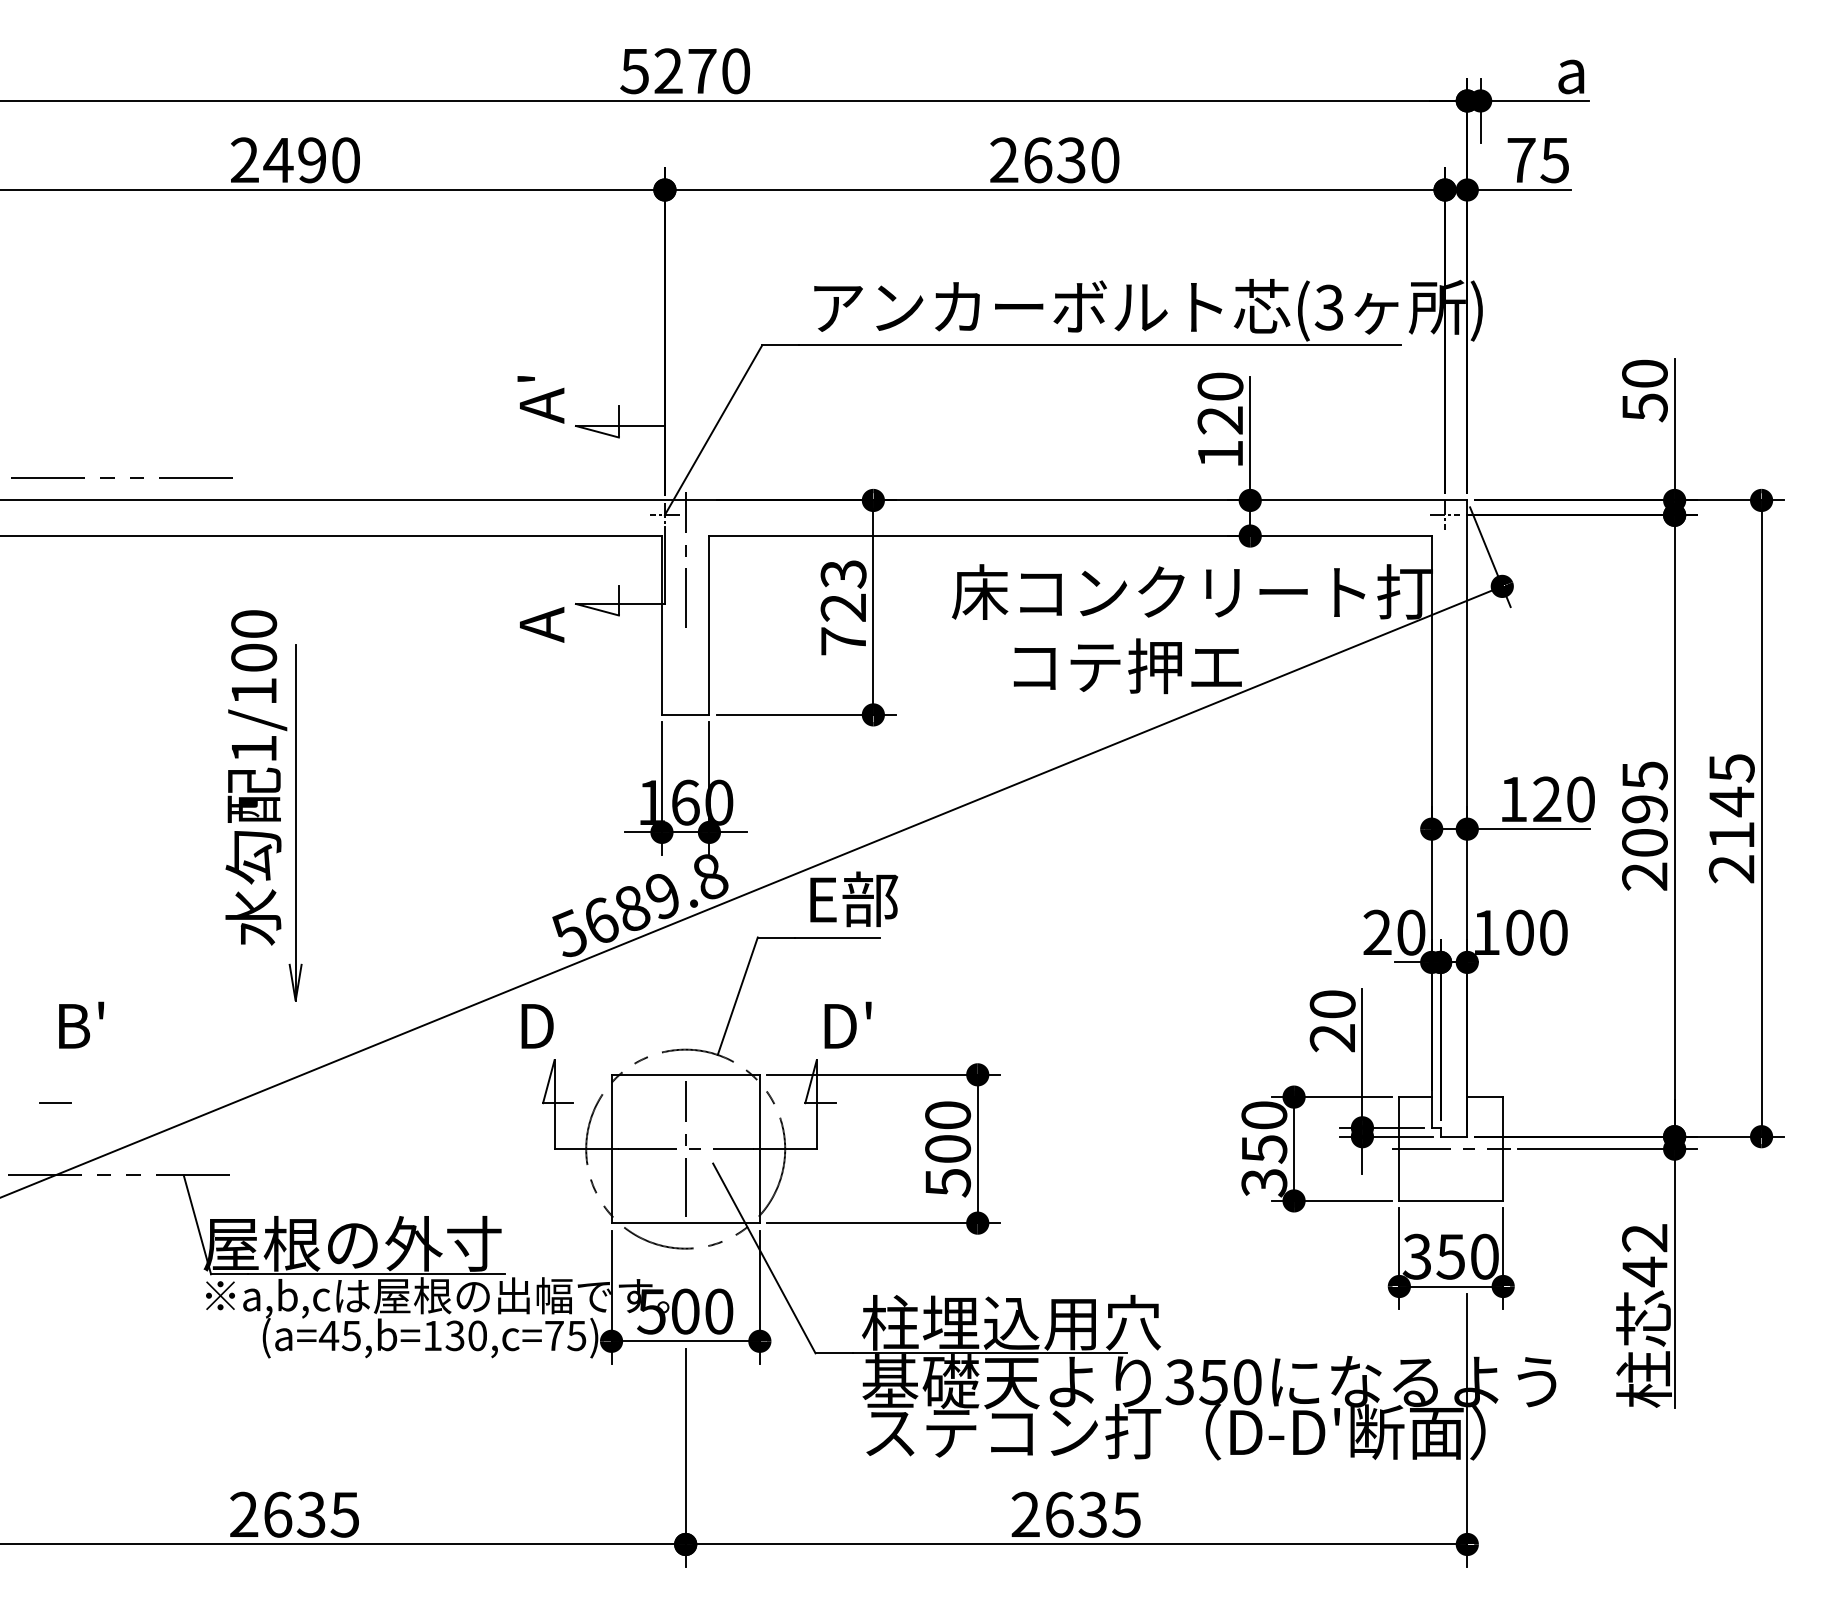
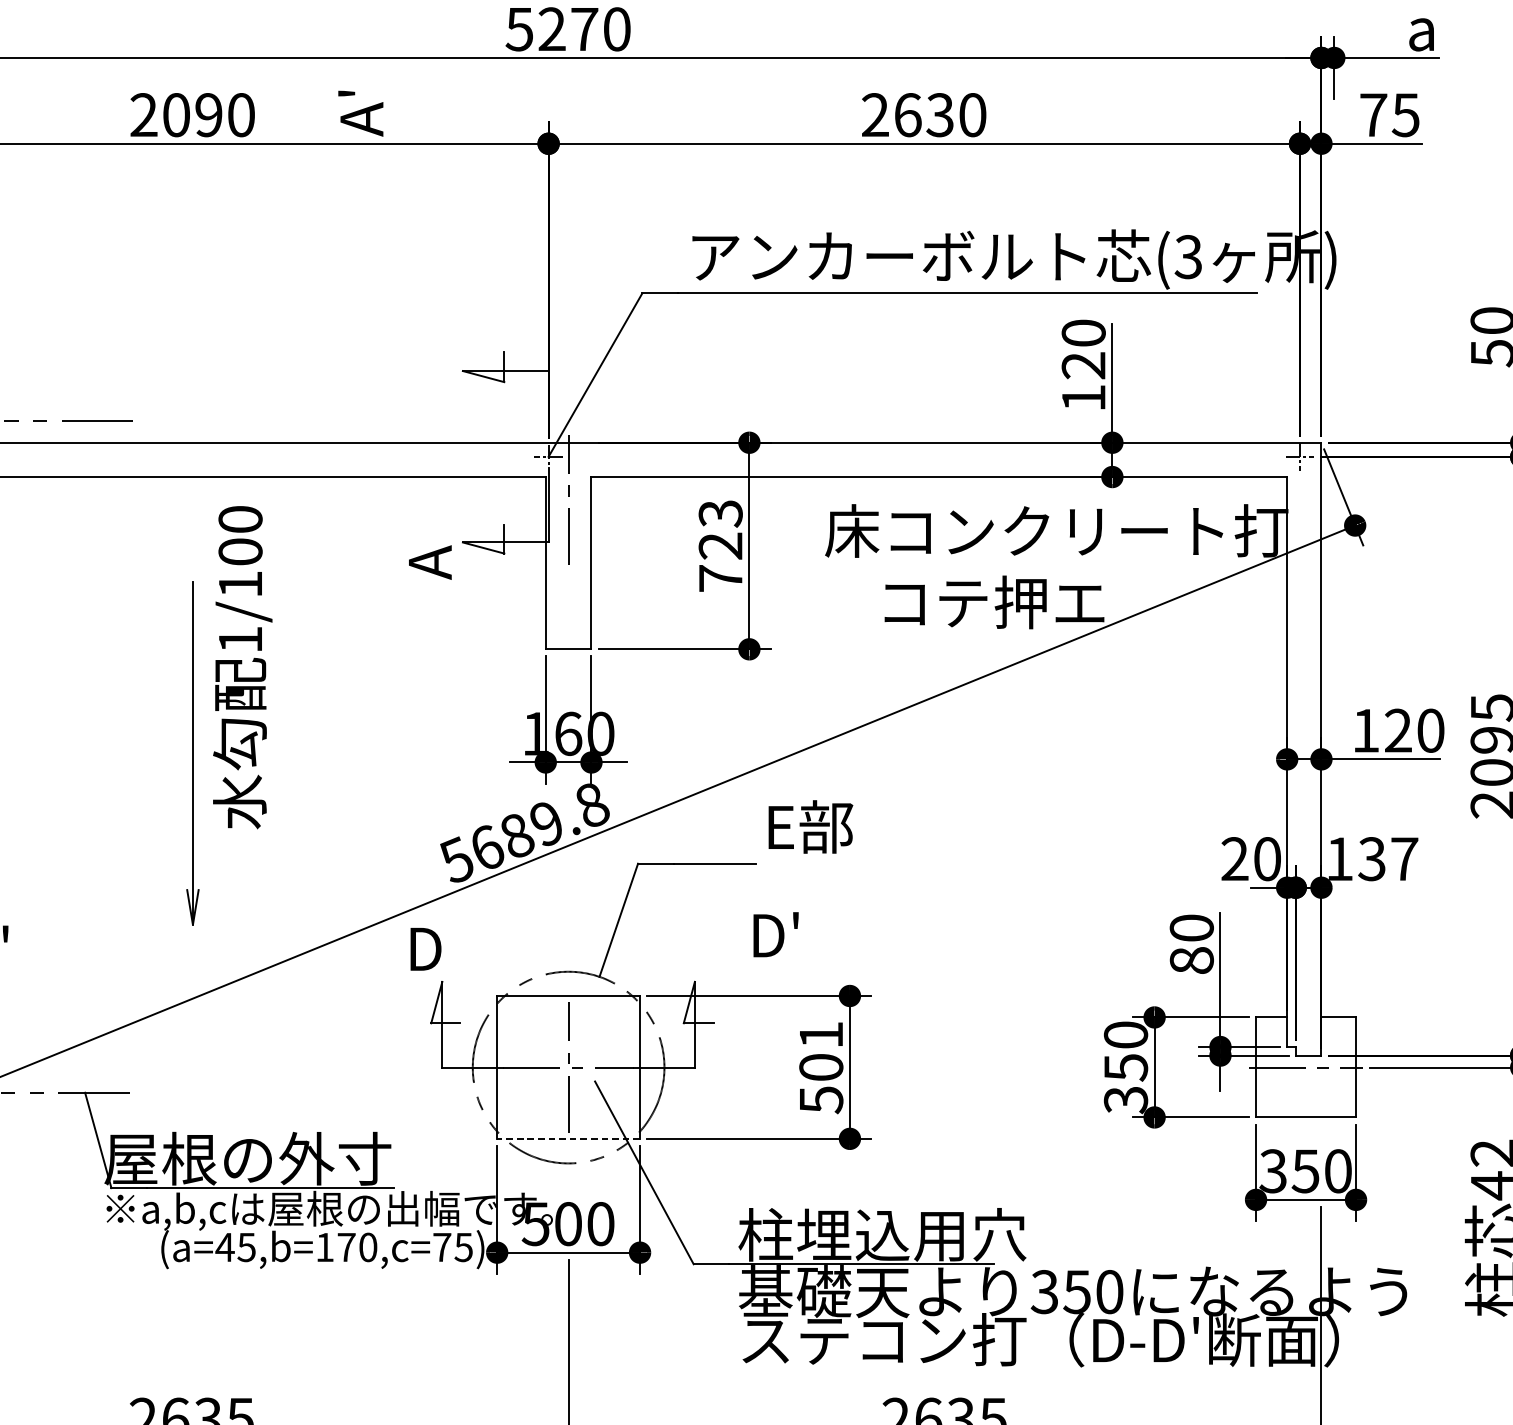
text: (278, 160) -> (176, 115), 2490 -> 2090
text: (540, 399) -> (360, 113), moved
text: (256, 777) -> (242, 667), moved
text: (854, 899) -> (811, 827), moved
text: (1536, 932) -> (1388, 858), 100 -> 137
text: (847, 1024) -> (775, 934), moved
text: (1332, 1038) -> (1191, 961), 20 -> 80
text: (948, 1115) -> (821, 1035), 500 -> 501
line: (685, 1223) -> (568, 1139), solid -> dashed
text: (454, 1335) -> (345, 1247), (a=45,b=130,c=75) -> (a=45,b=170,c=75)

